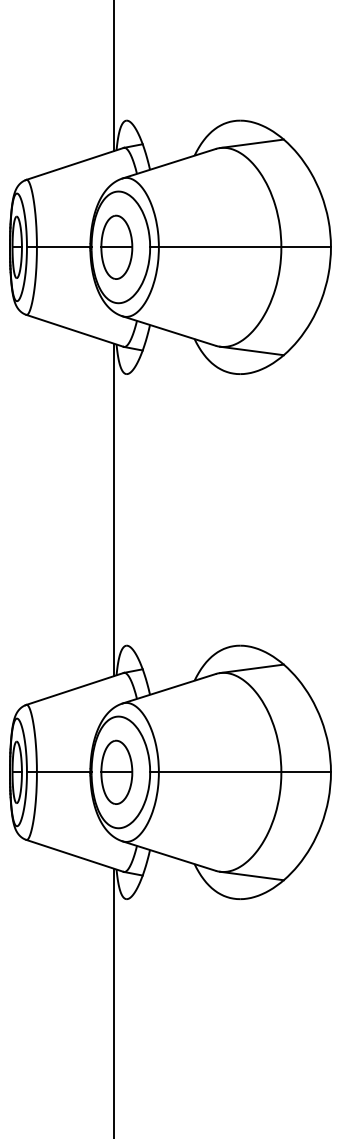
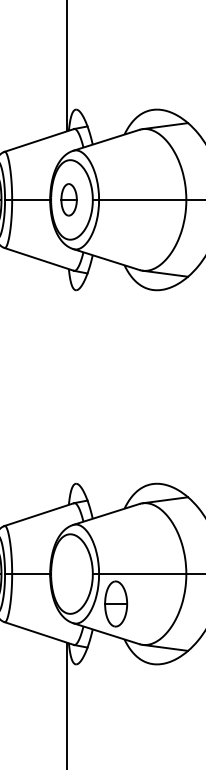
part: (116, 246) -> (68, 199), size x0.7
line: (113, 509) -> (66, 386), removed
part: (116, 771) -> (115, 603), moved

